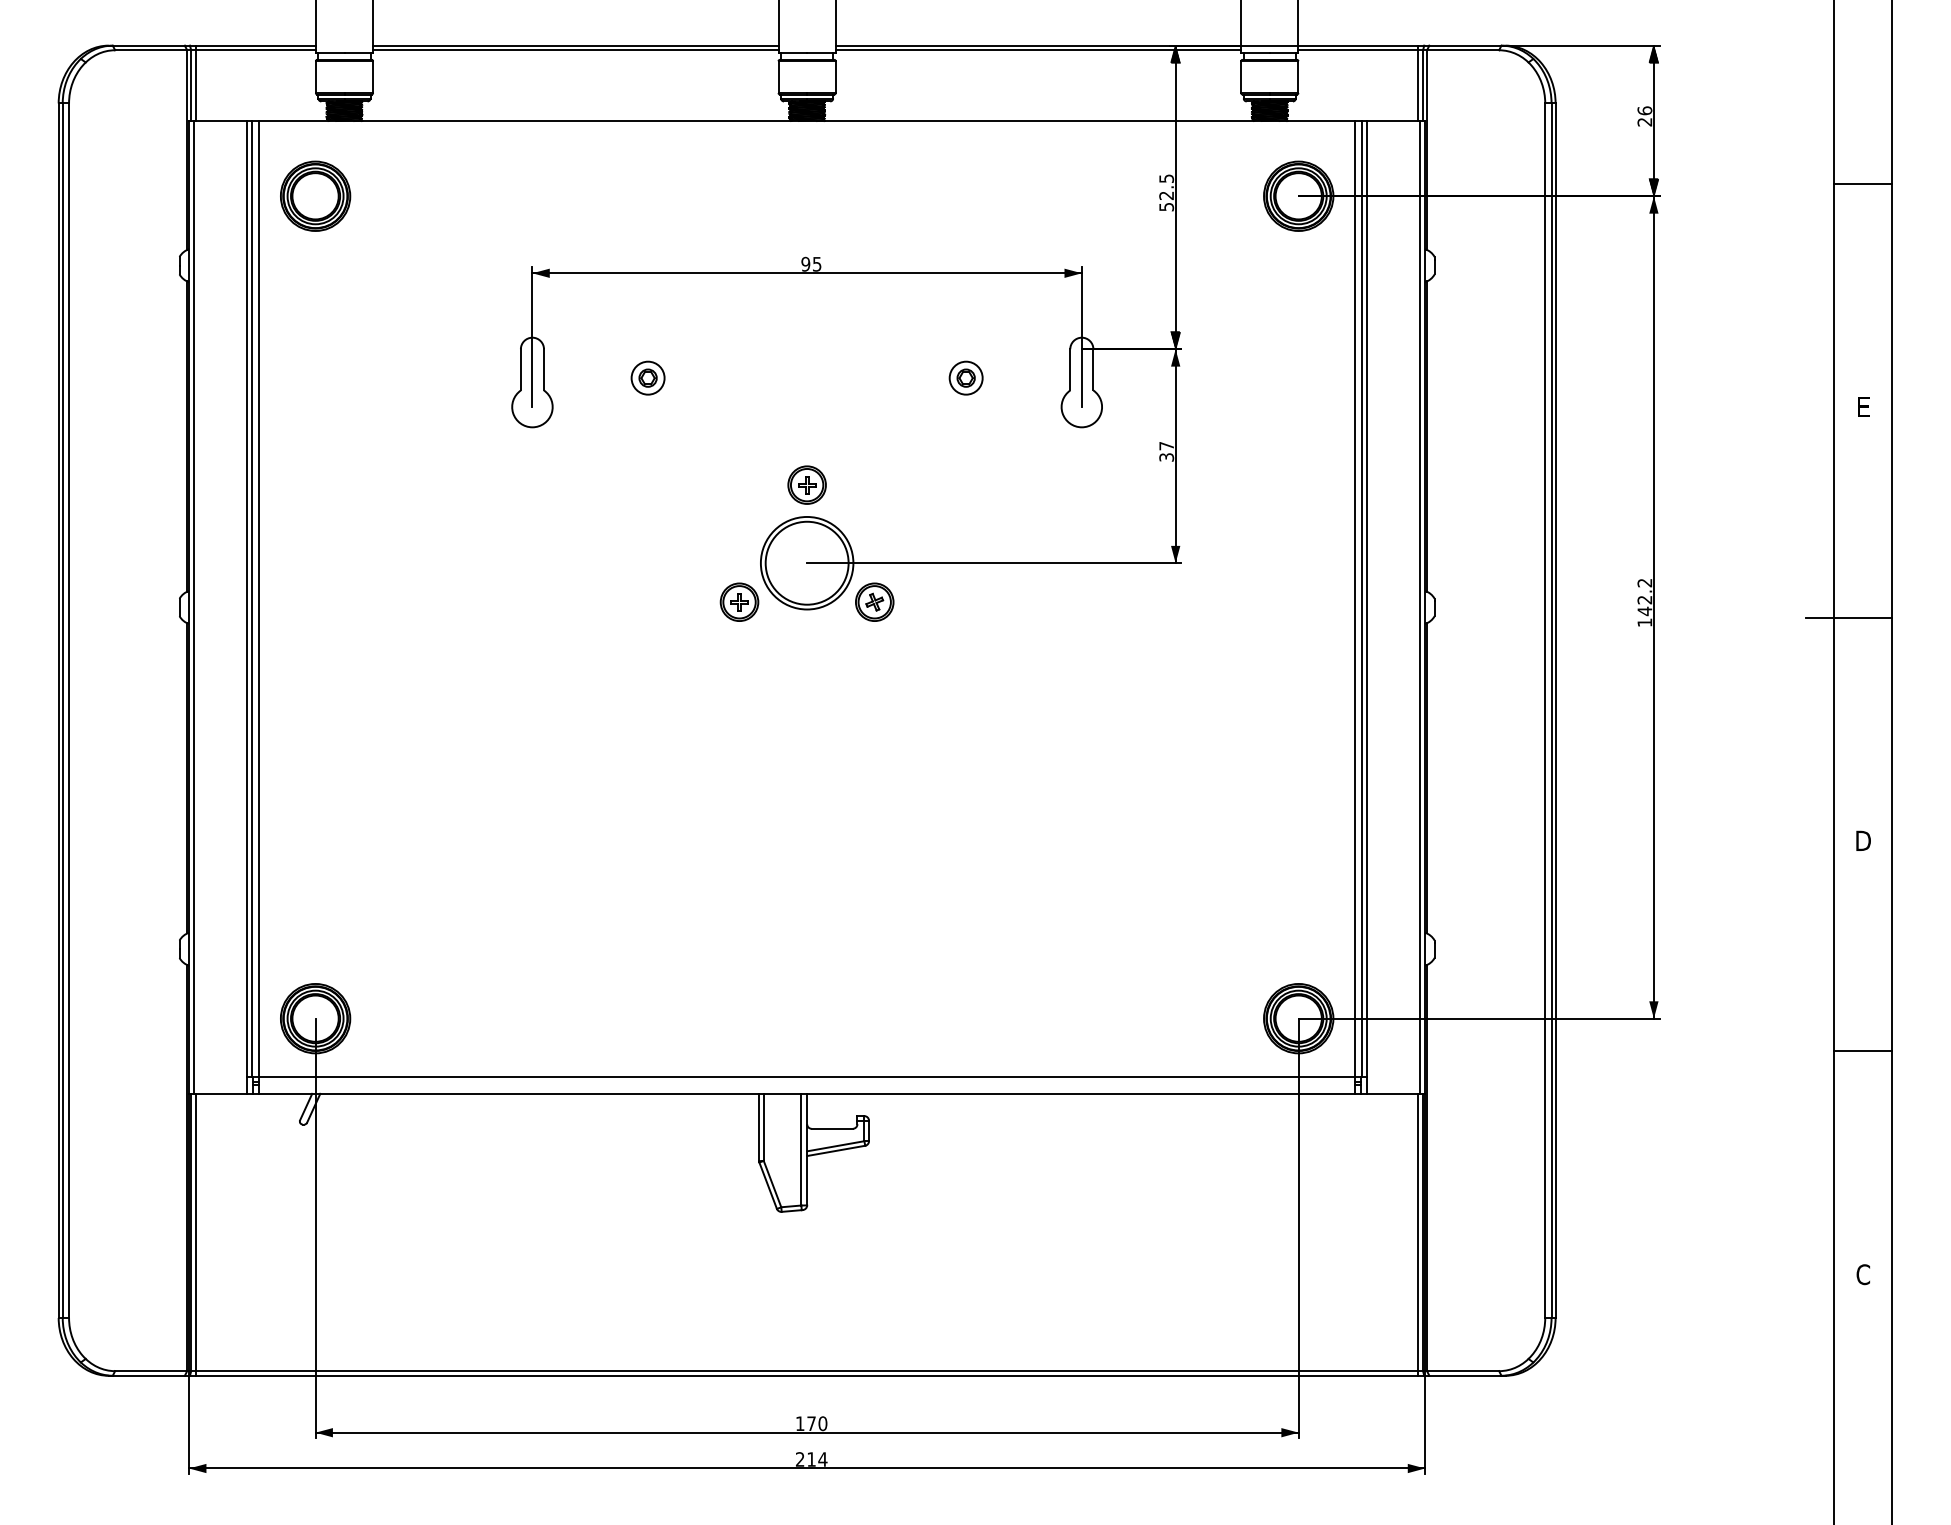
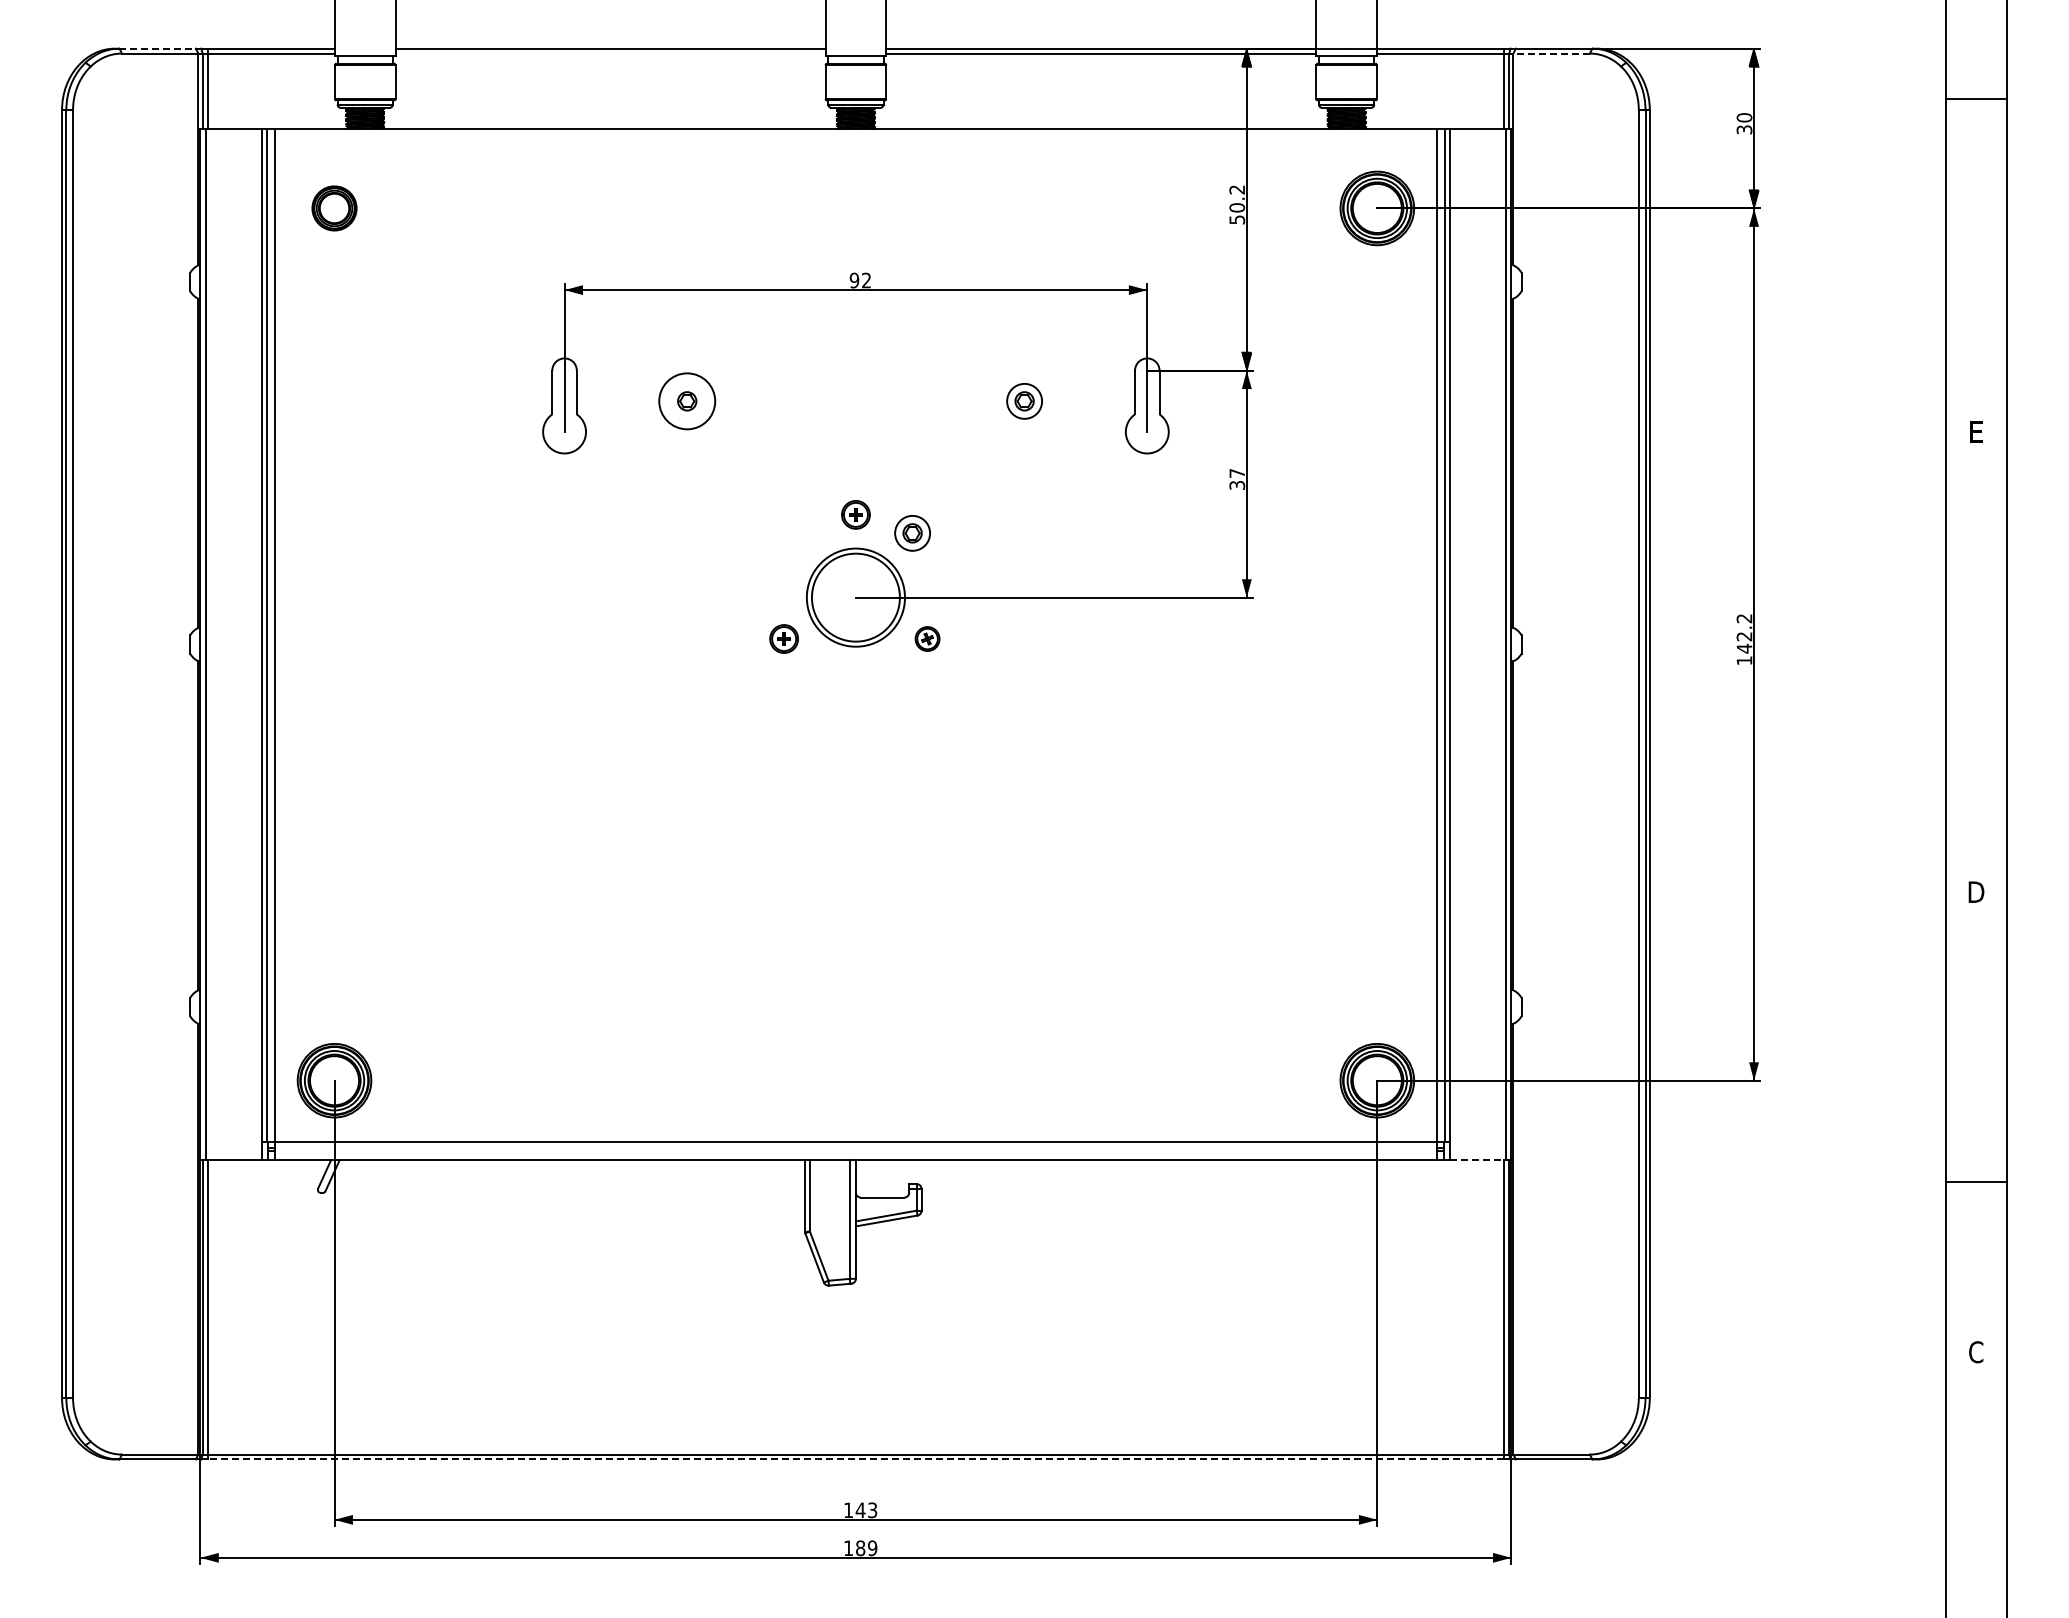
line: (149, 45) -> (158, 48), solid -> dashed
line: (575, 50) -> (610, 53), removed
line: (1462, 50) -> (1551, 53), solid -> dashed
text: (1644, 116) -> (1744, 123), 26 -> 30
line: (1862, 184) -> (1975, 99), moved
text: (1166, 186) -> (1237, 198), 52.5 -> 50.2
part: (315, 196) -> (334, 208), size x0.6
text: (817, 264) -> (866, 280), 95 -> 92
circle: (647, 377) -> (686, 400), size x1.6
part: (806, 484) -> (855, 514), size x0.7
part: (860, 502) -> (912, 533), added
part: (738, 601) -> (783, 638), size x0.7
part: (874, 601) -> (927, 638), size x0.6
line: (1848, 617) -> (1960, 655), removed
line: (1862, 1051) -> (1975, 1182), moved
line: (1394, 1093) -> (1478, 1160), solid -> dashed
line: (806, 1375) -> (855, 1459), solid -> dashed
text: (817, 1423) -> (866, 1510), 170 -> 143
text: (811, 1459) -> (860, 1548), 214 -> 189

